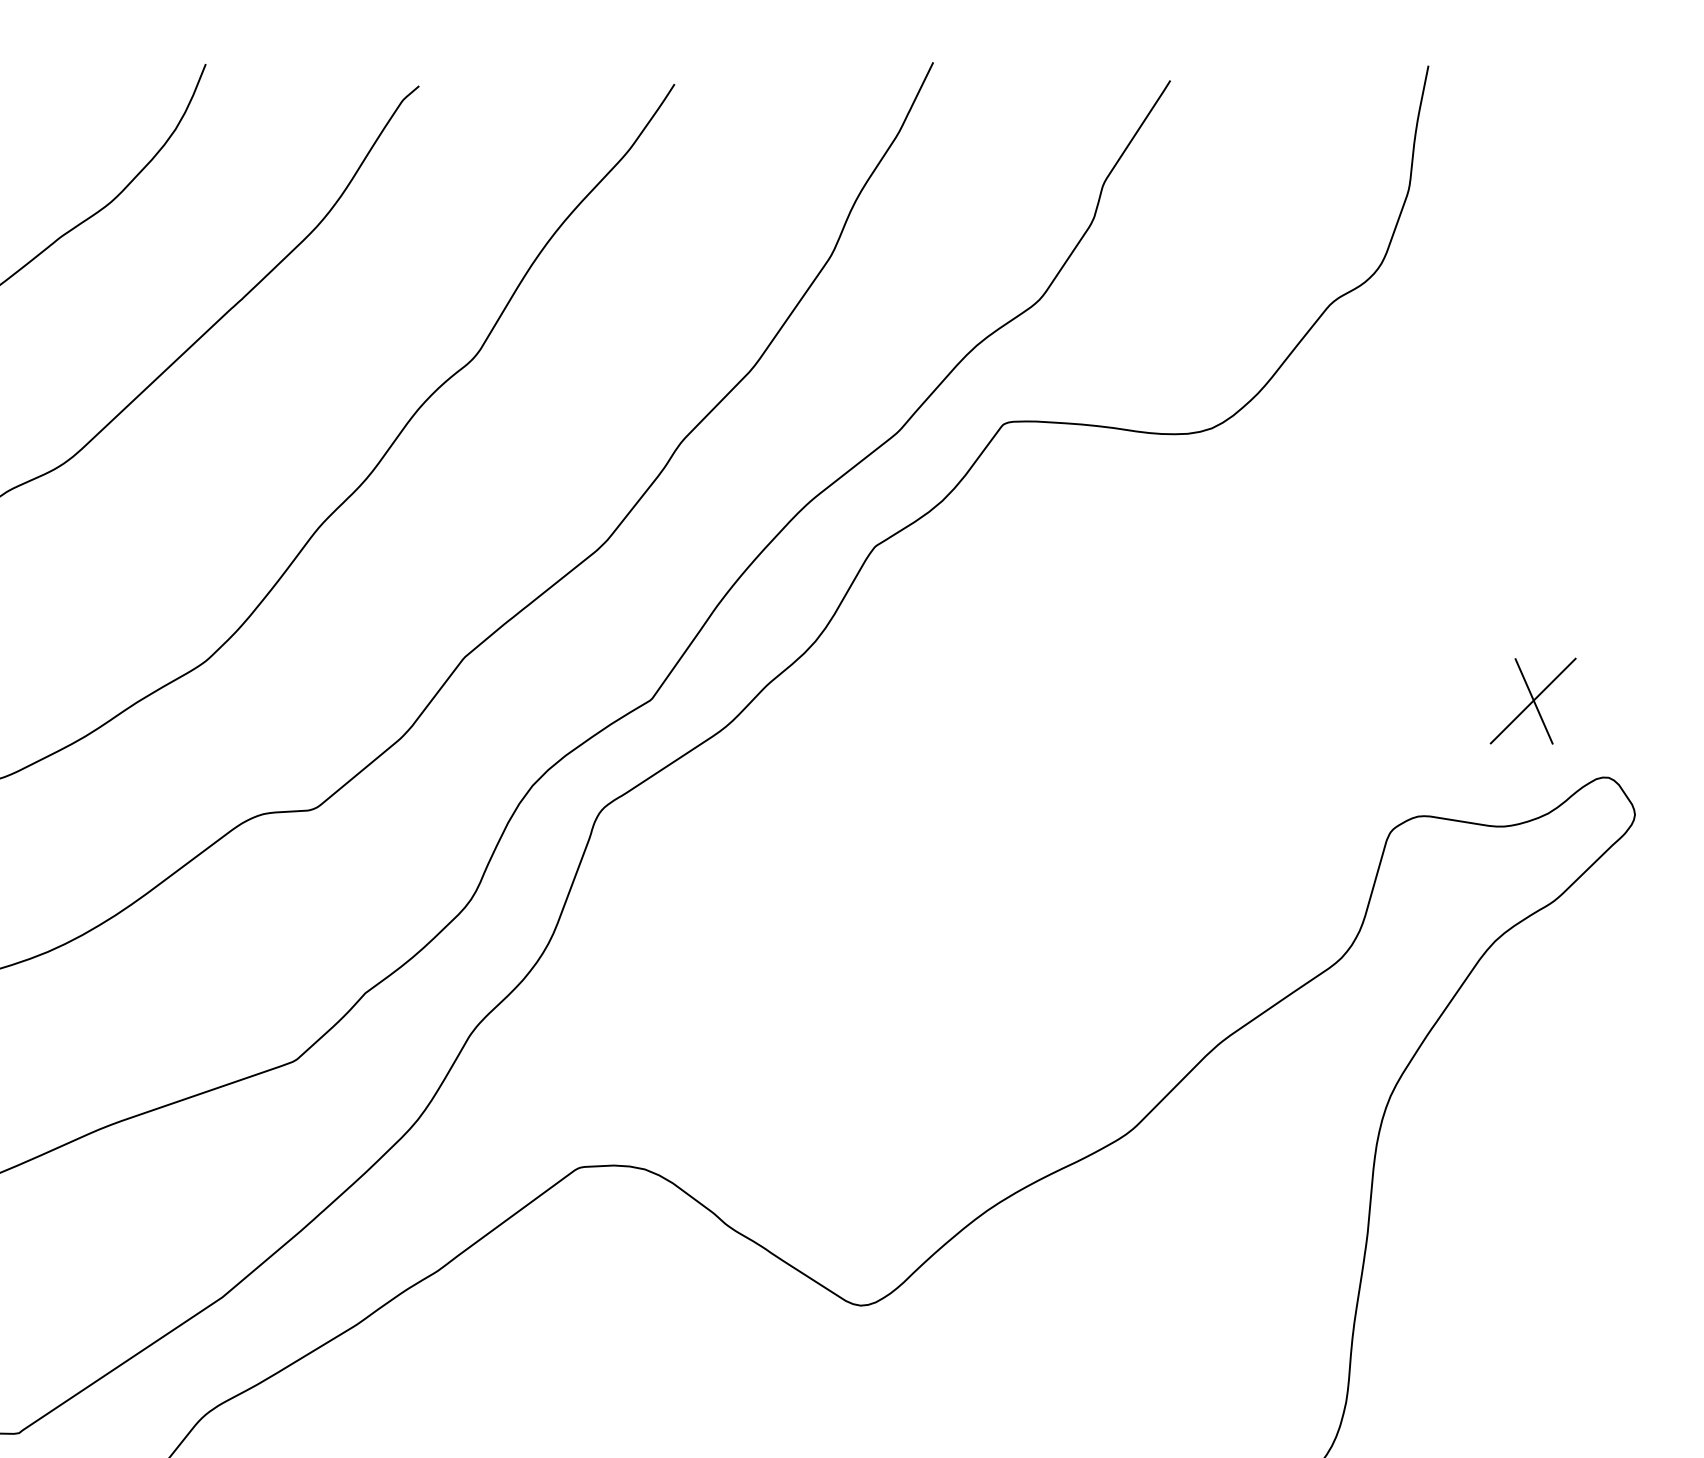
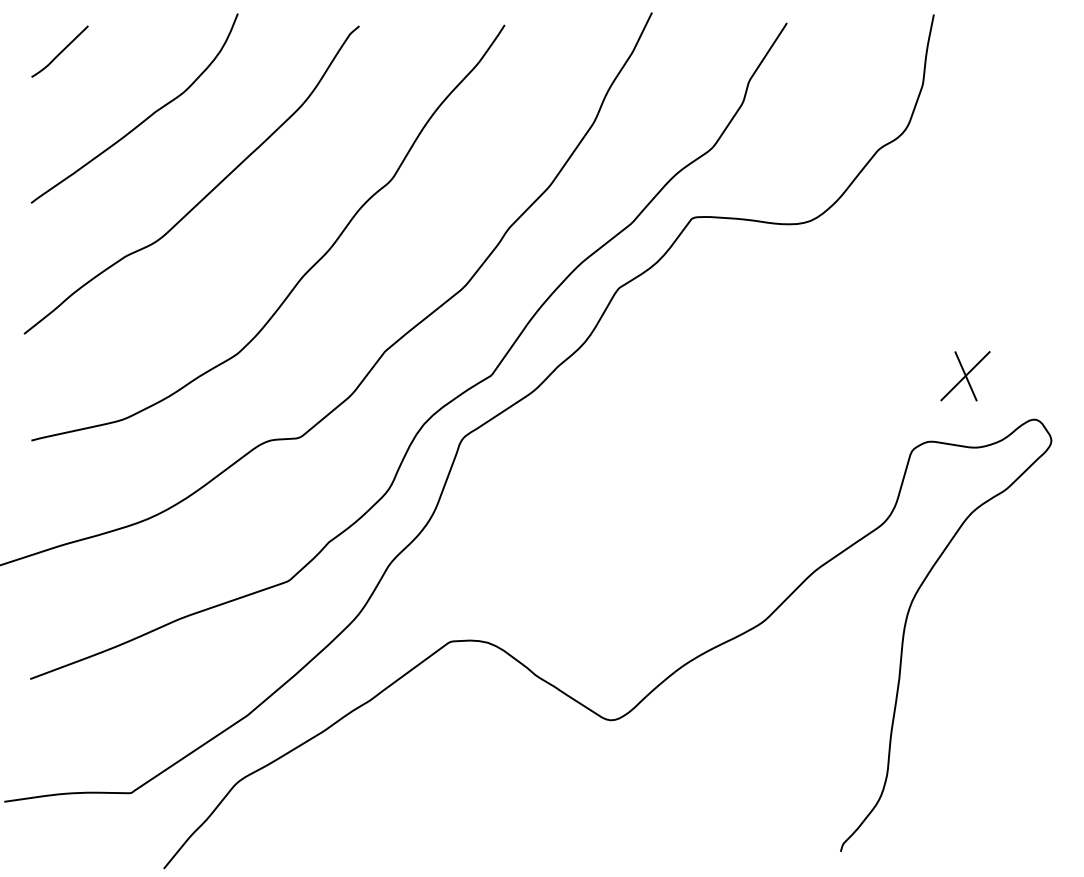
part: (1533, 701) -> (965, 376), moved

